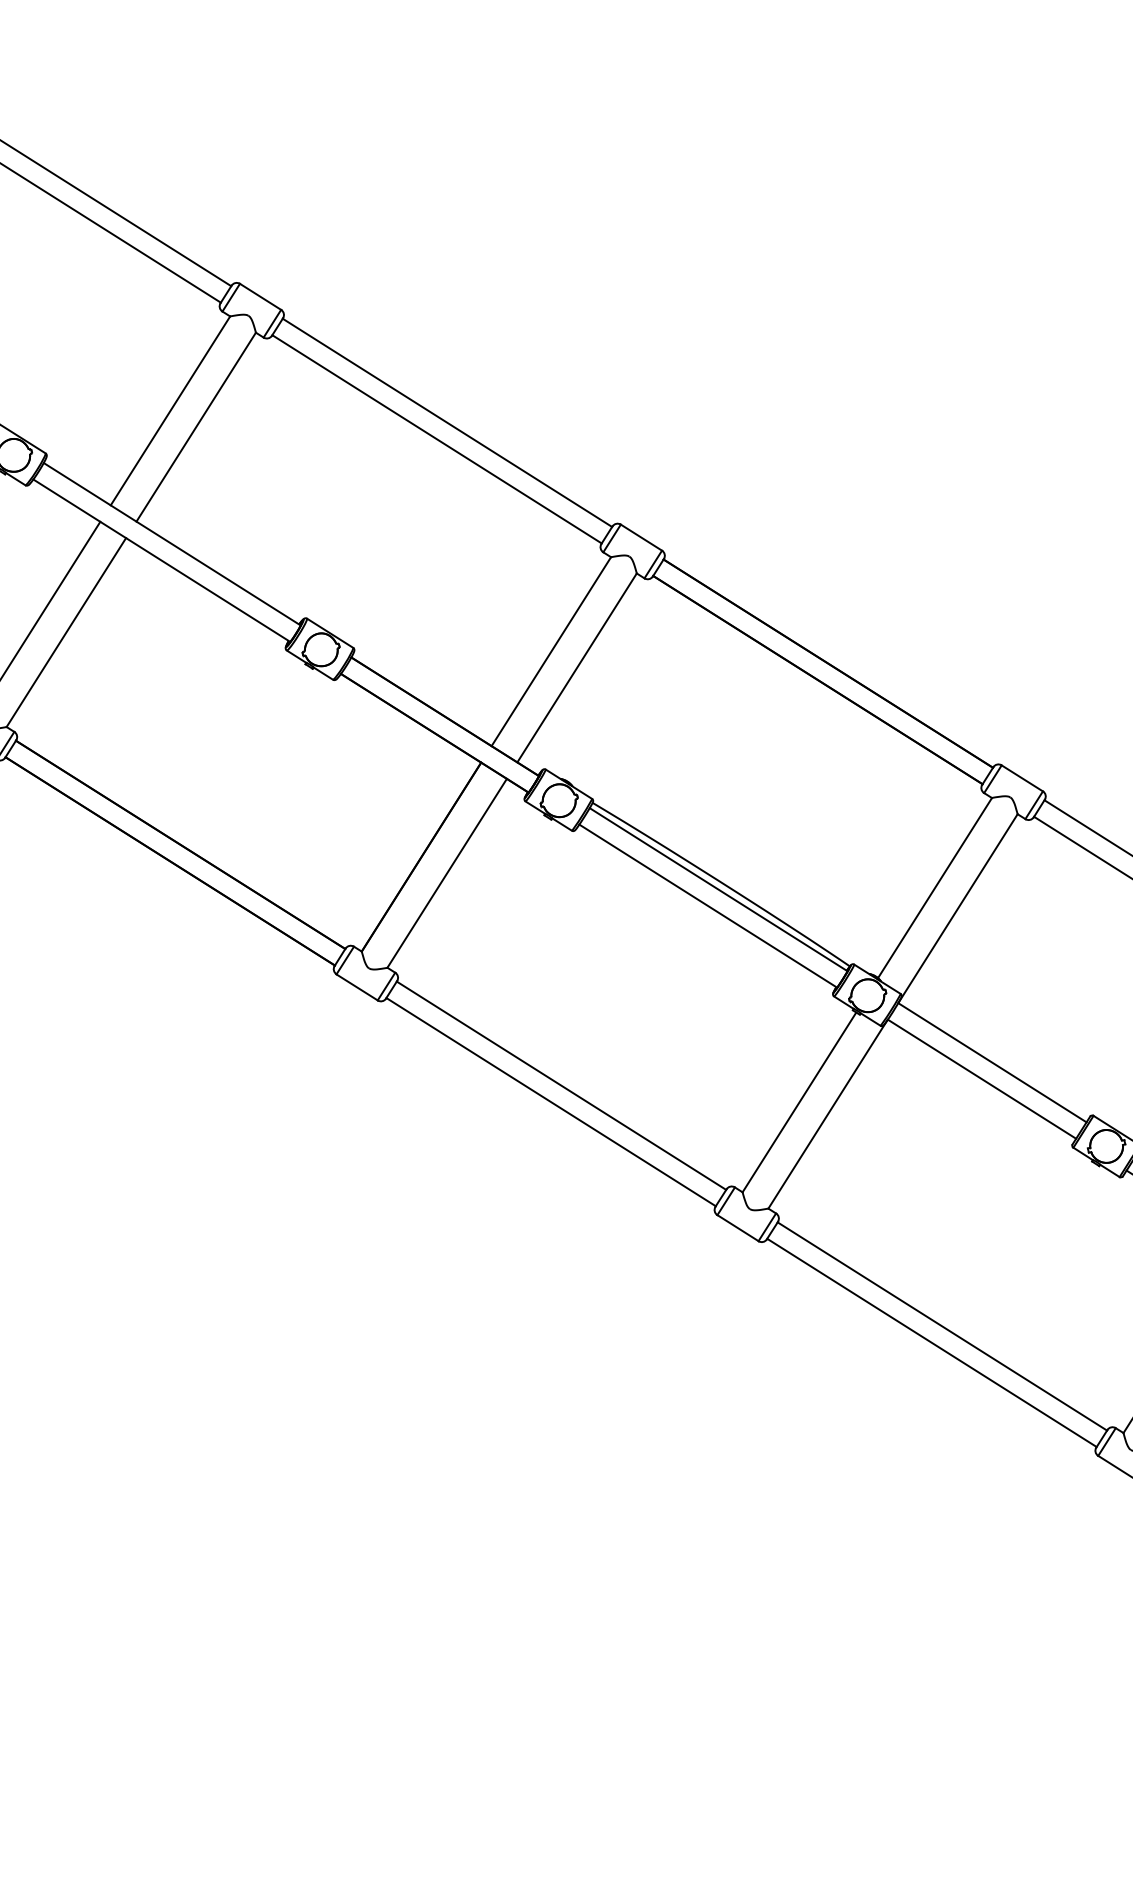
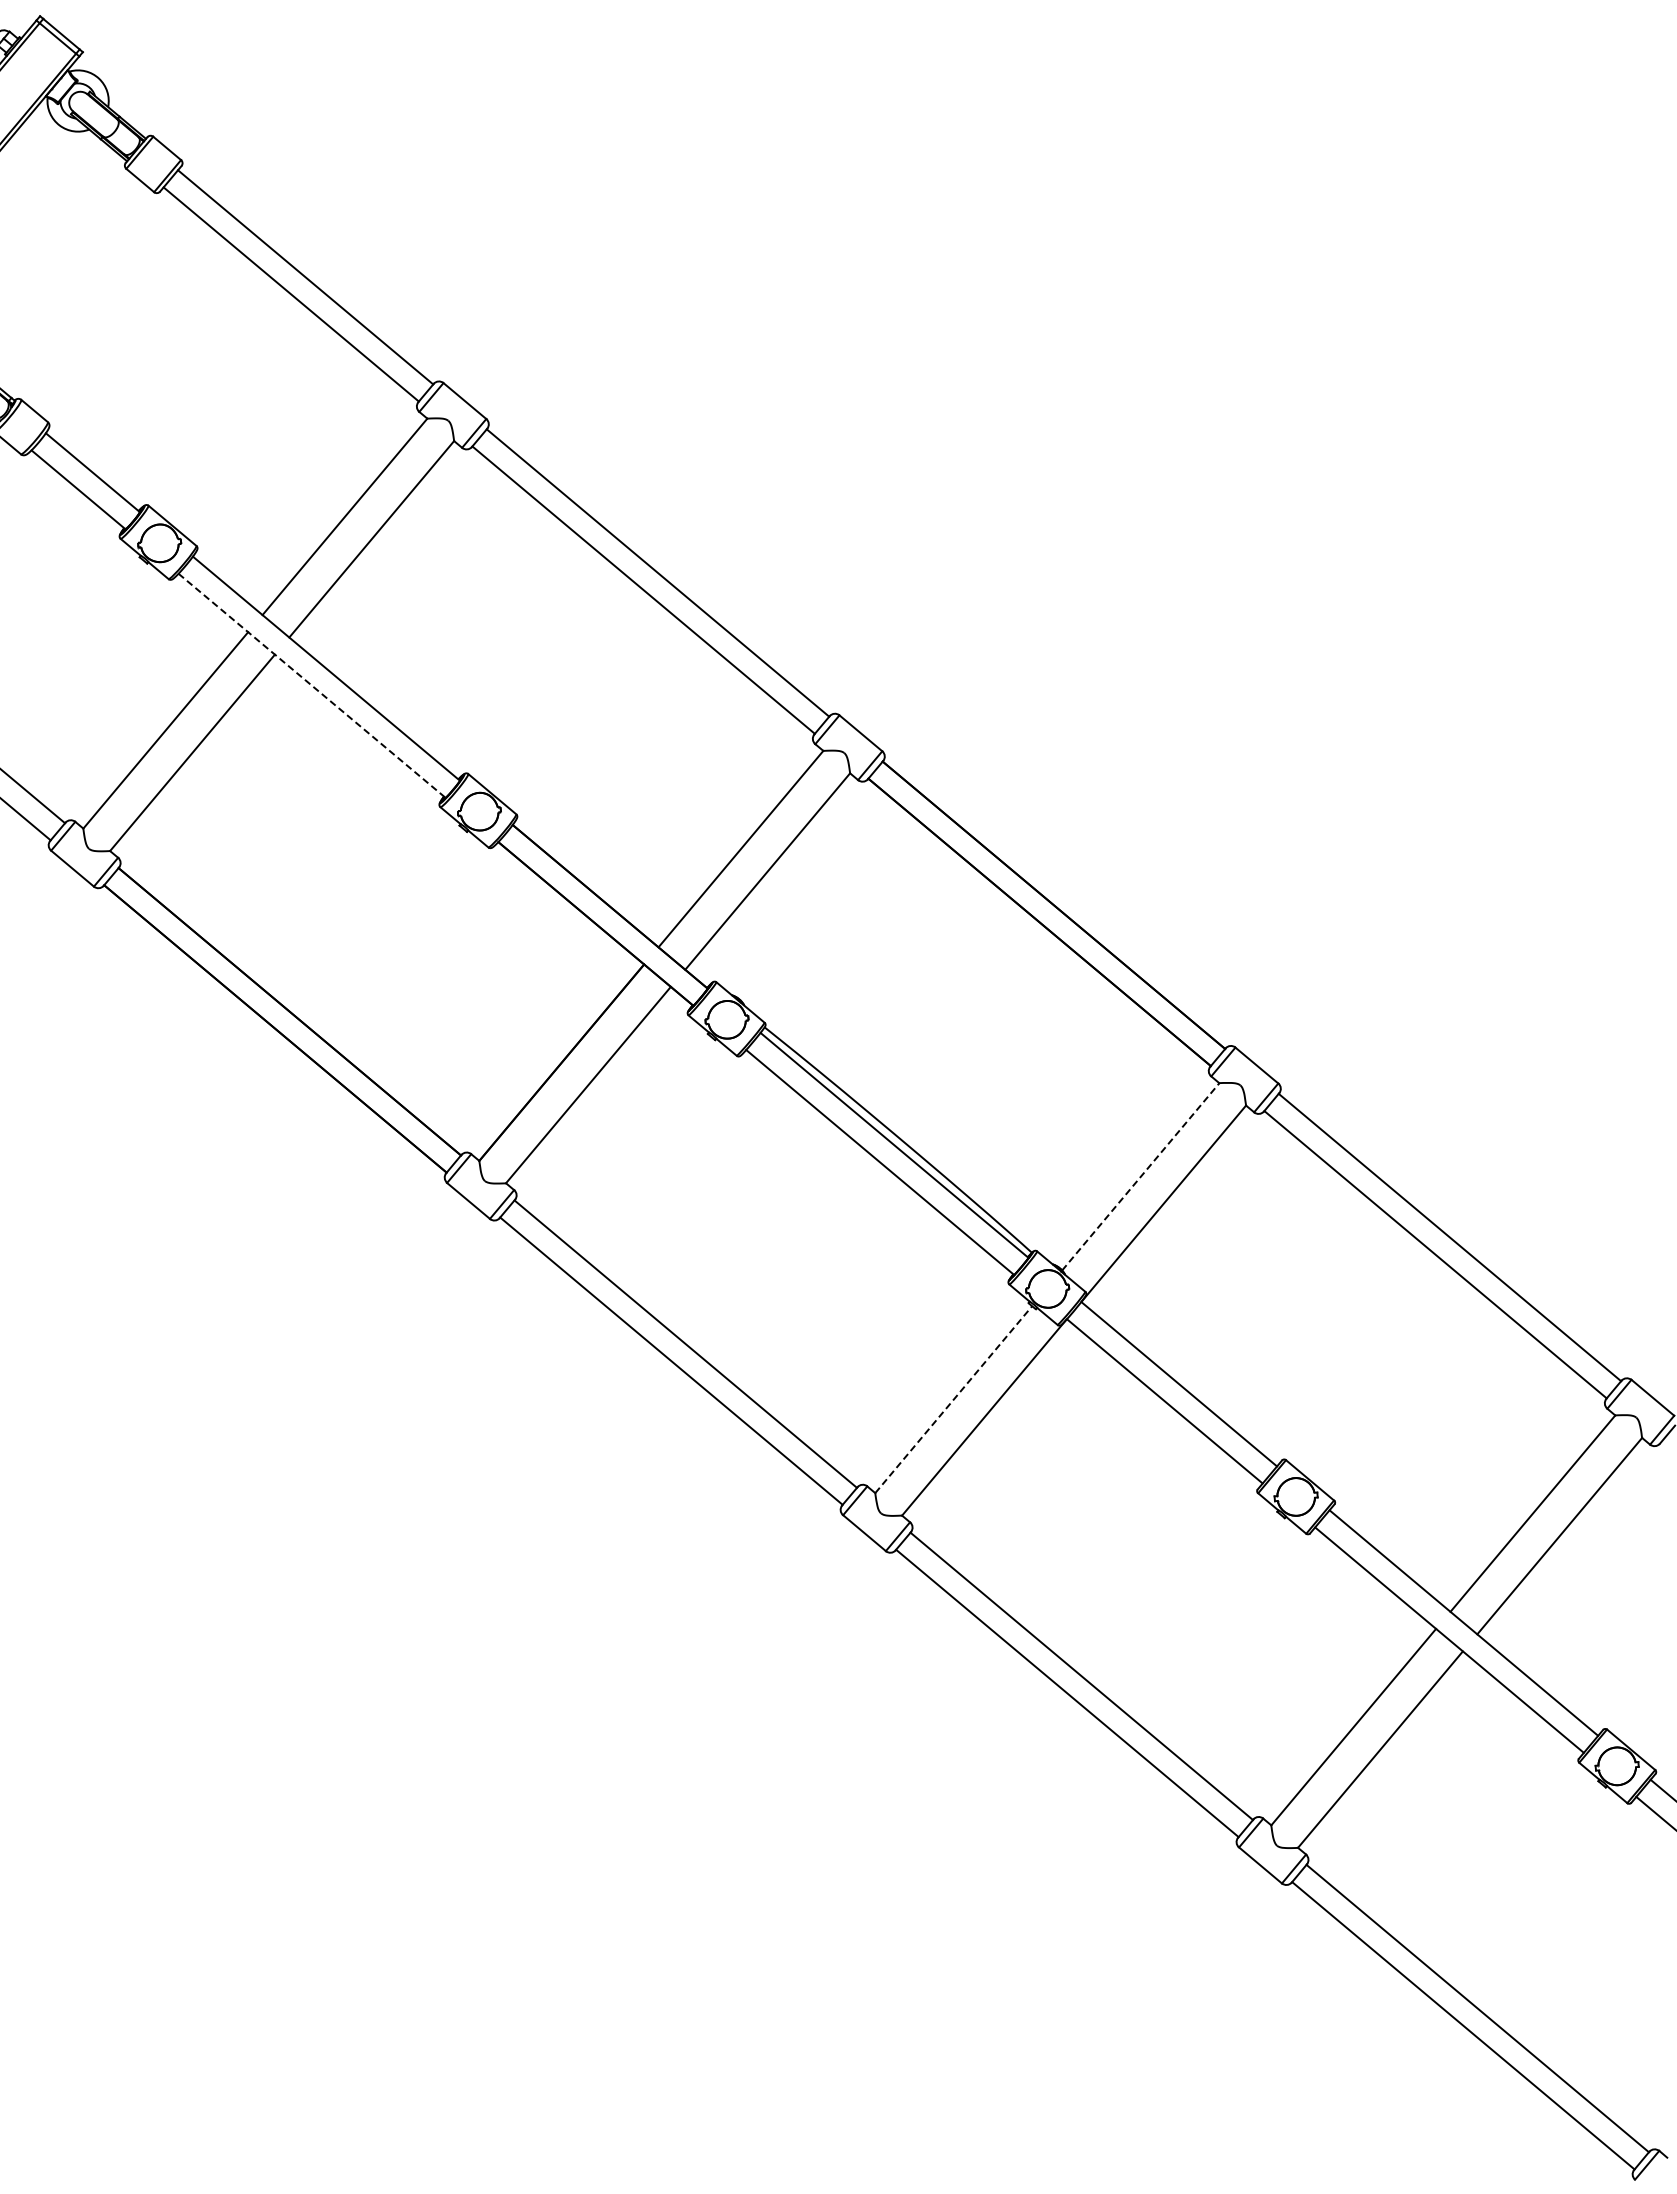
line: (162, 561) -> (312, 686), solid -> dashed
line: (935, 887) -> (1141, 1176), solid -> dashed
line: (800, 1102) -> (954, 1399), solid -> dashed

